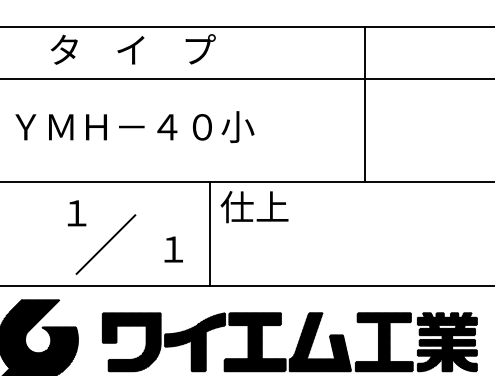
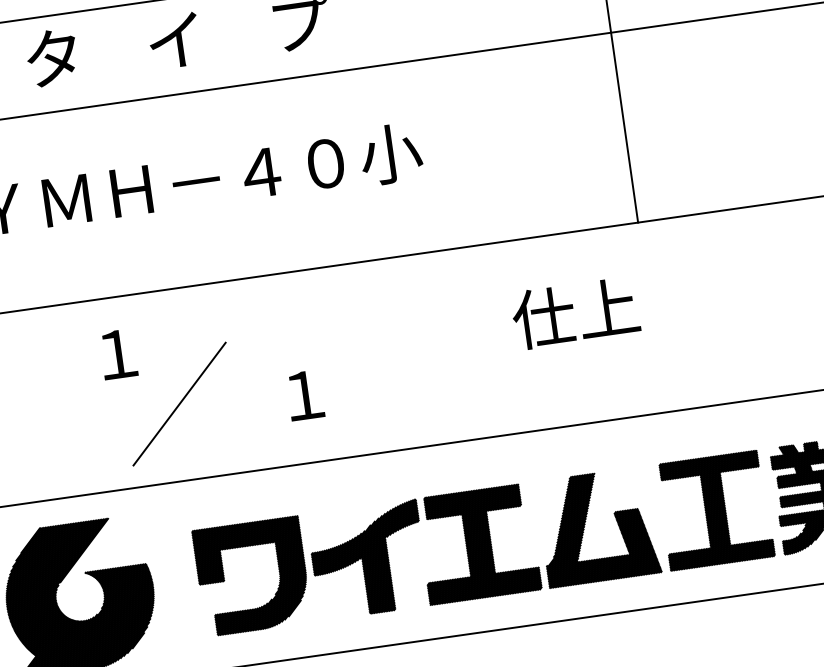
text: (254, 207) -> (575, 313), moved
line: (209, 234) -> (366, 358), removed

